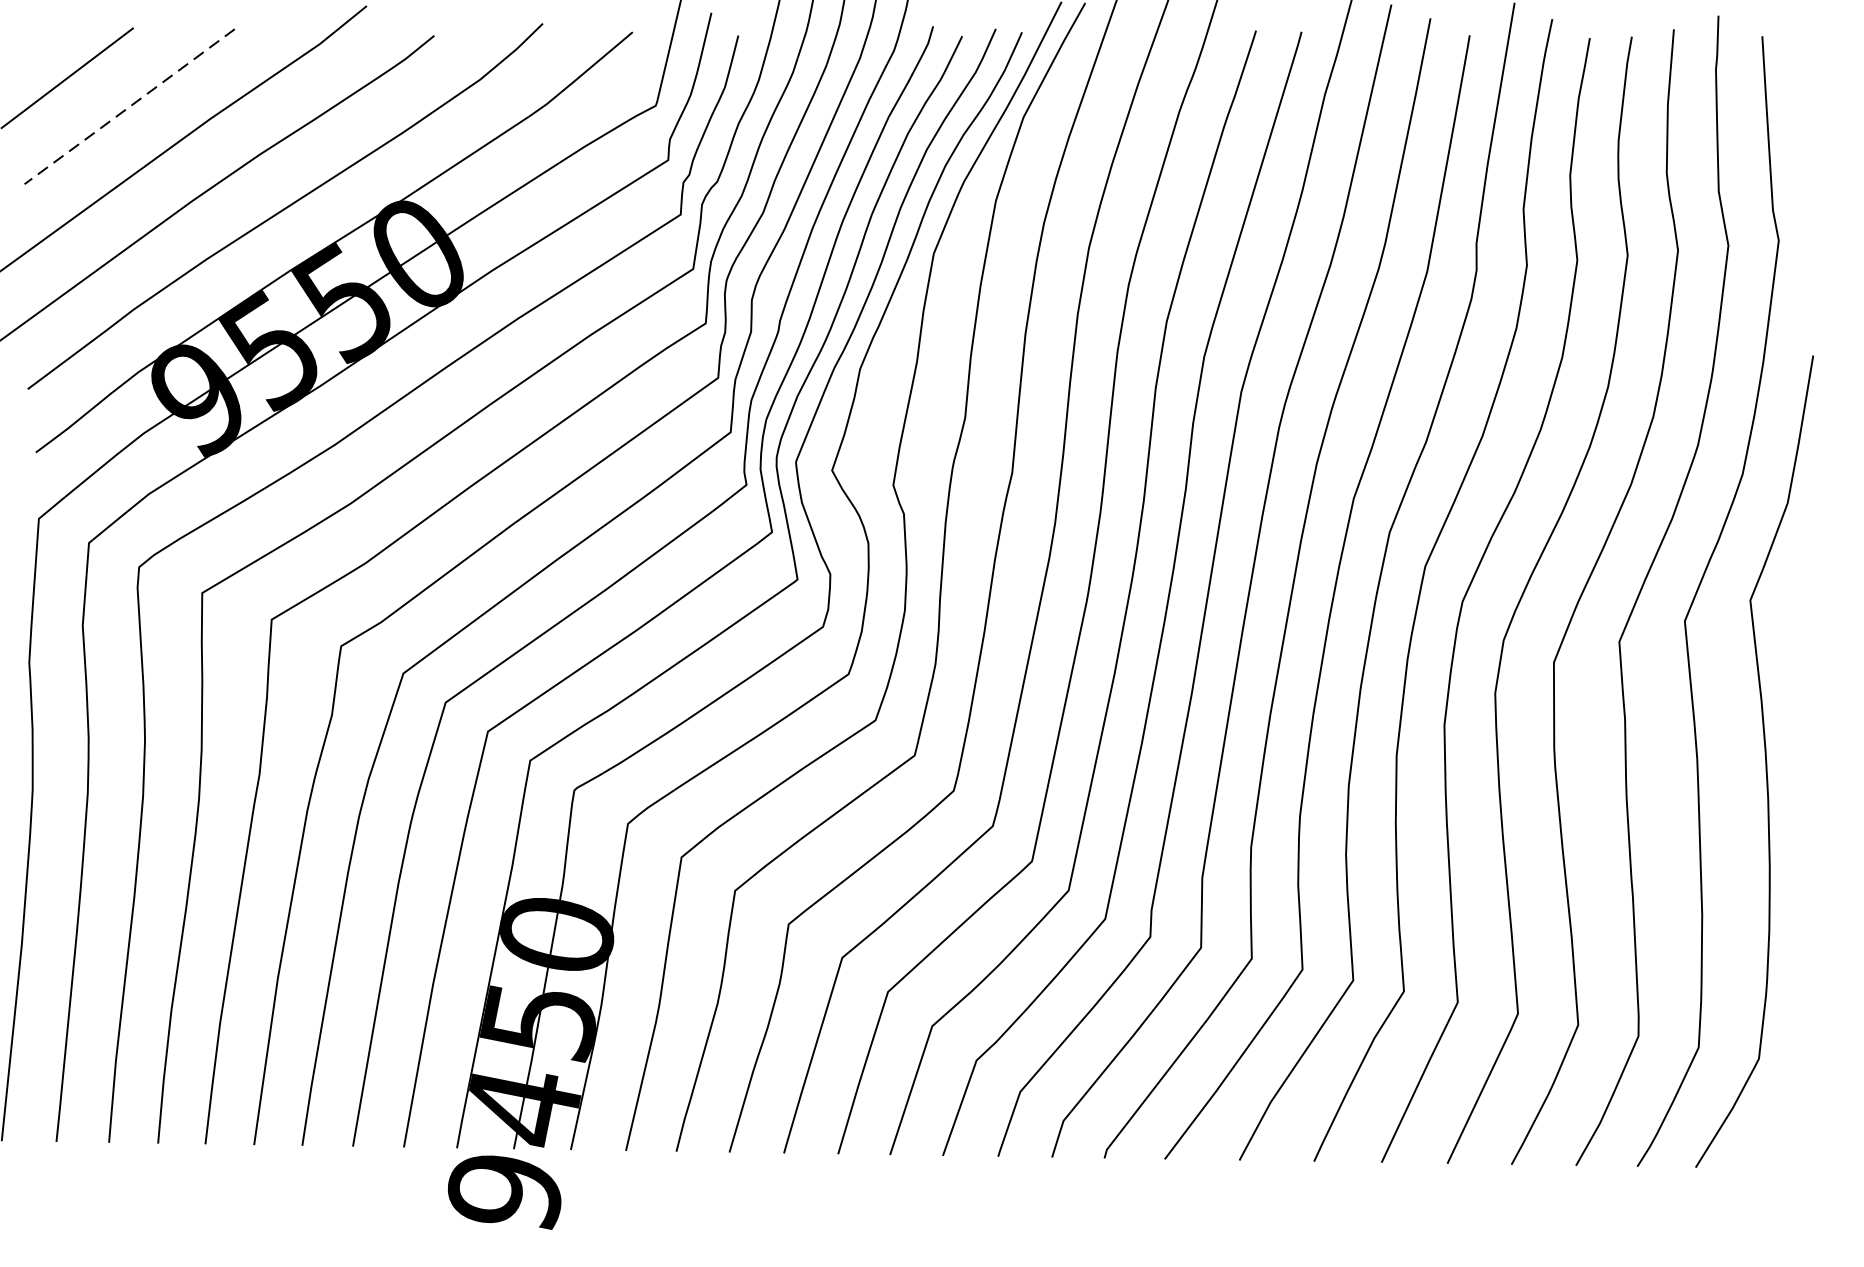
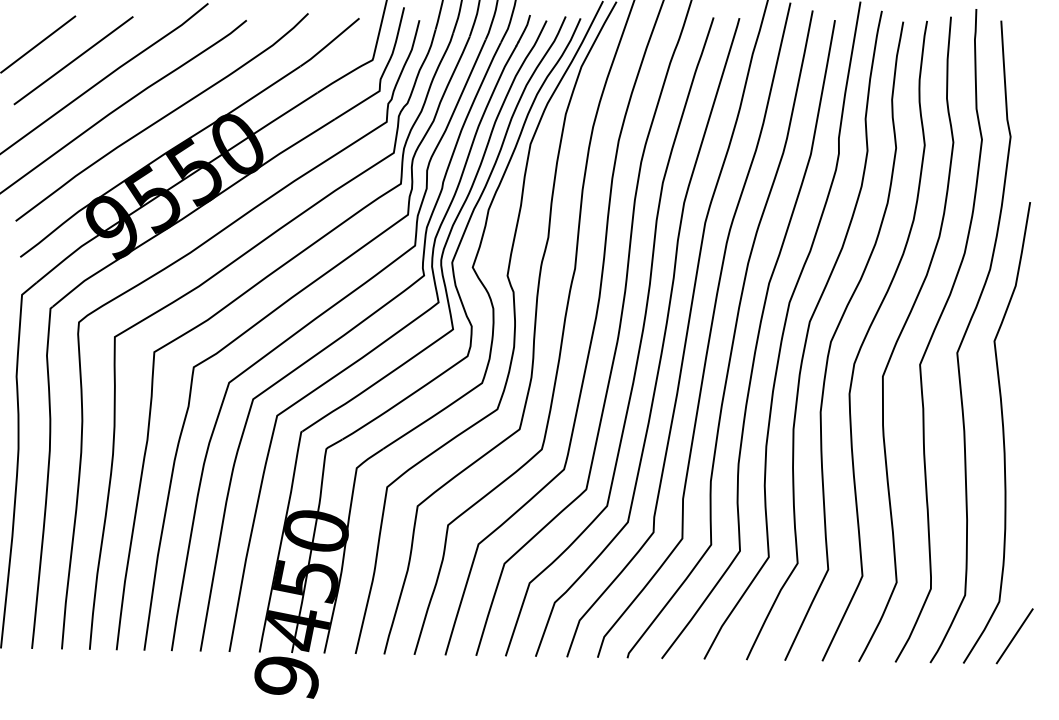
line: (129, 108) -> (73, 61), dashed -> solid
line: (1785, 1120) -> (1014, 636), added

